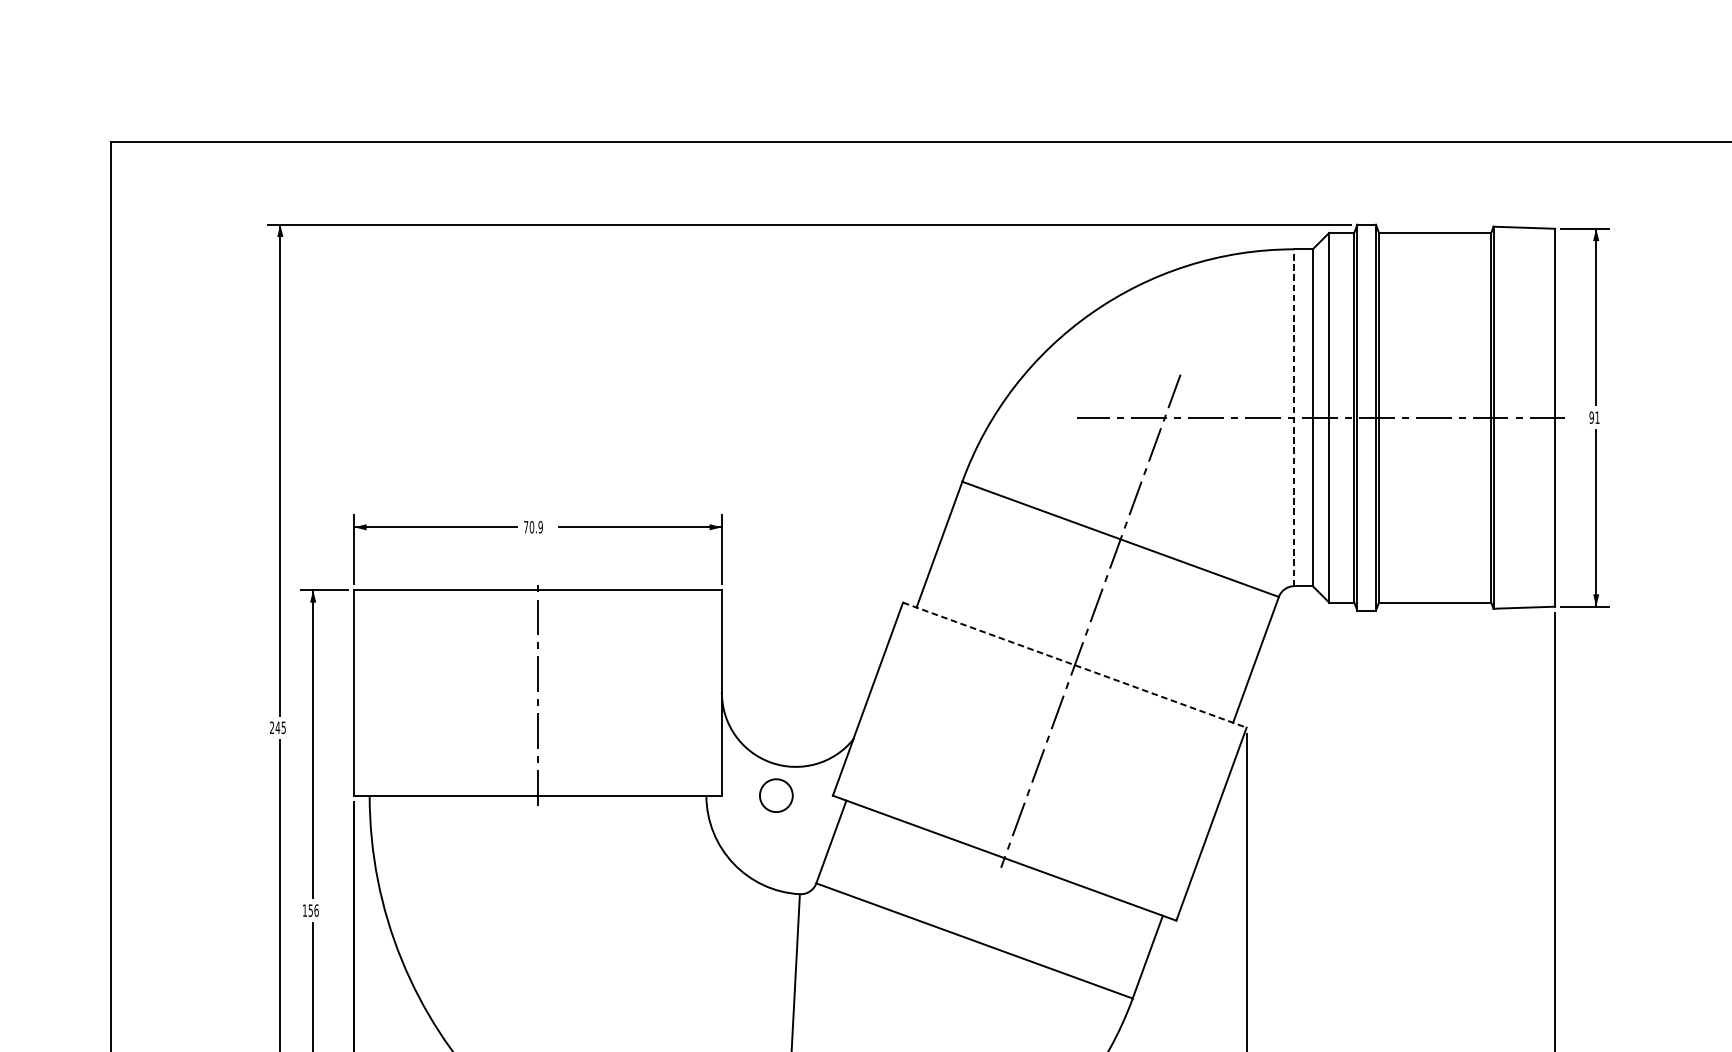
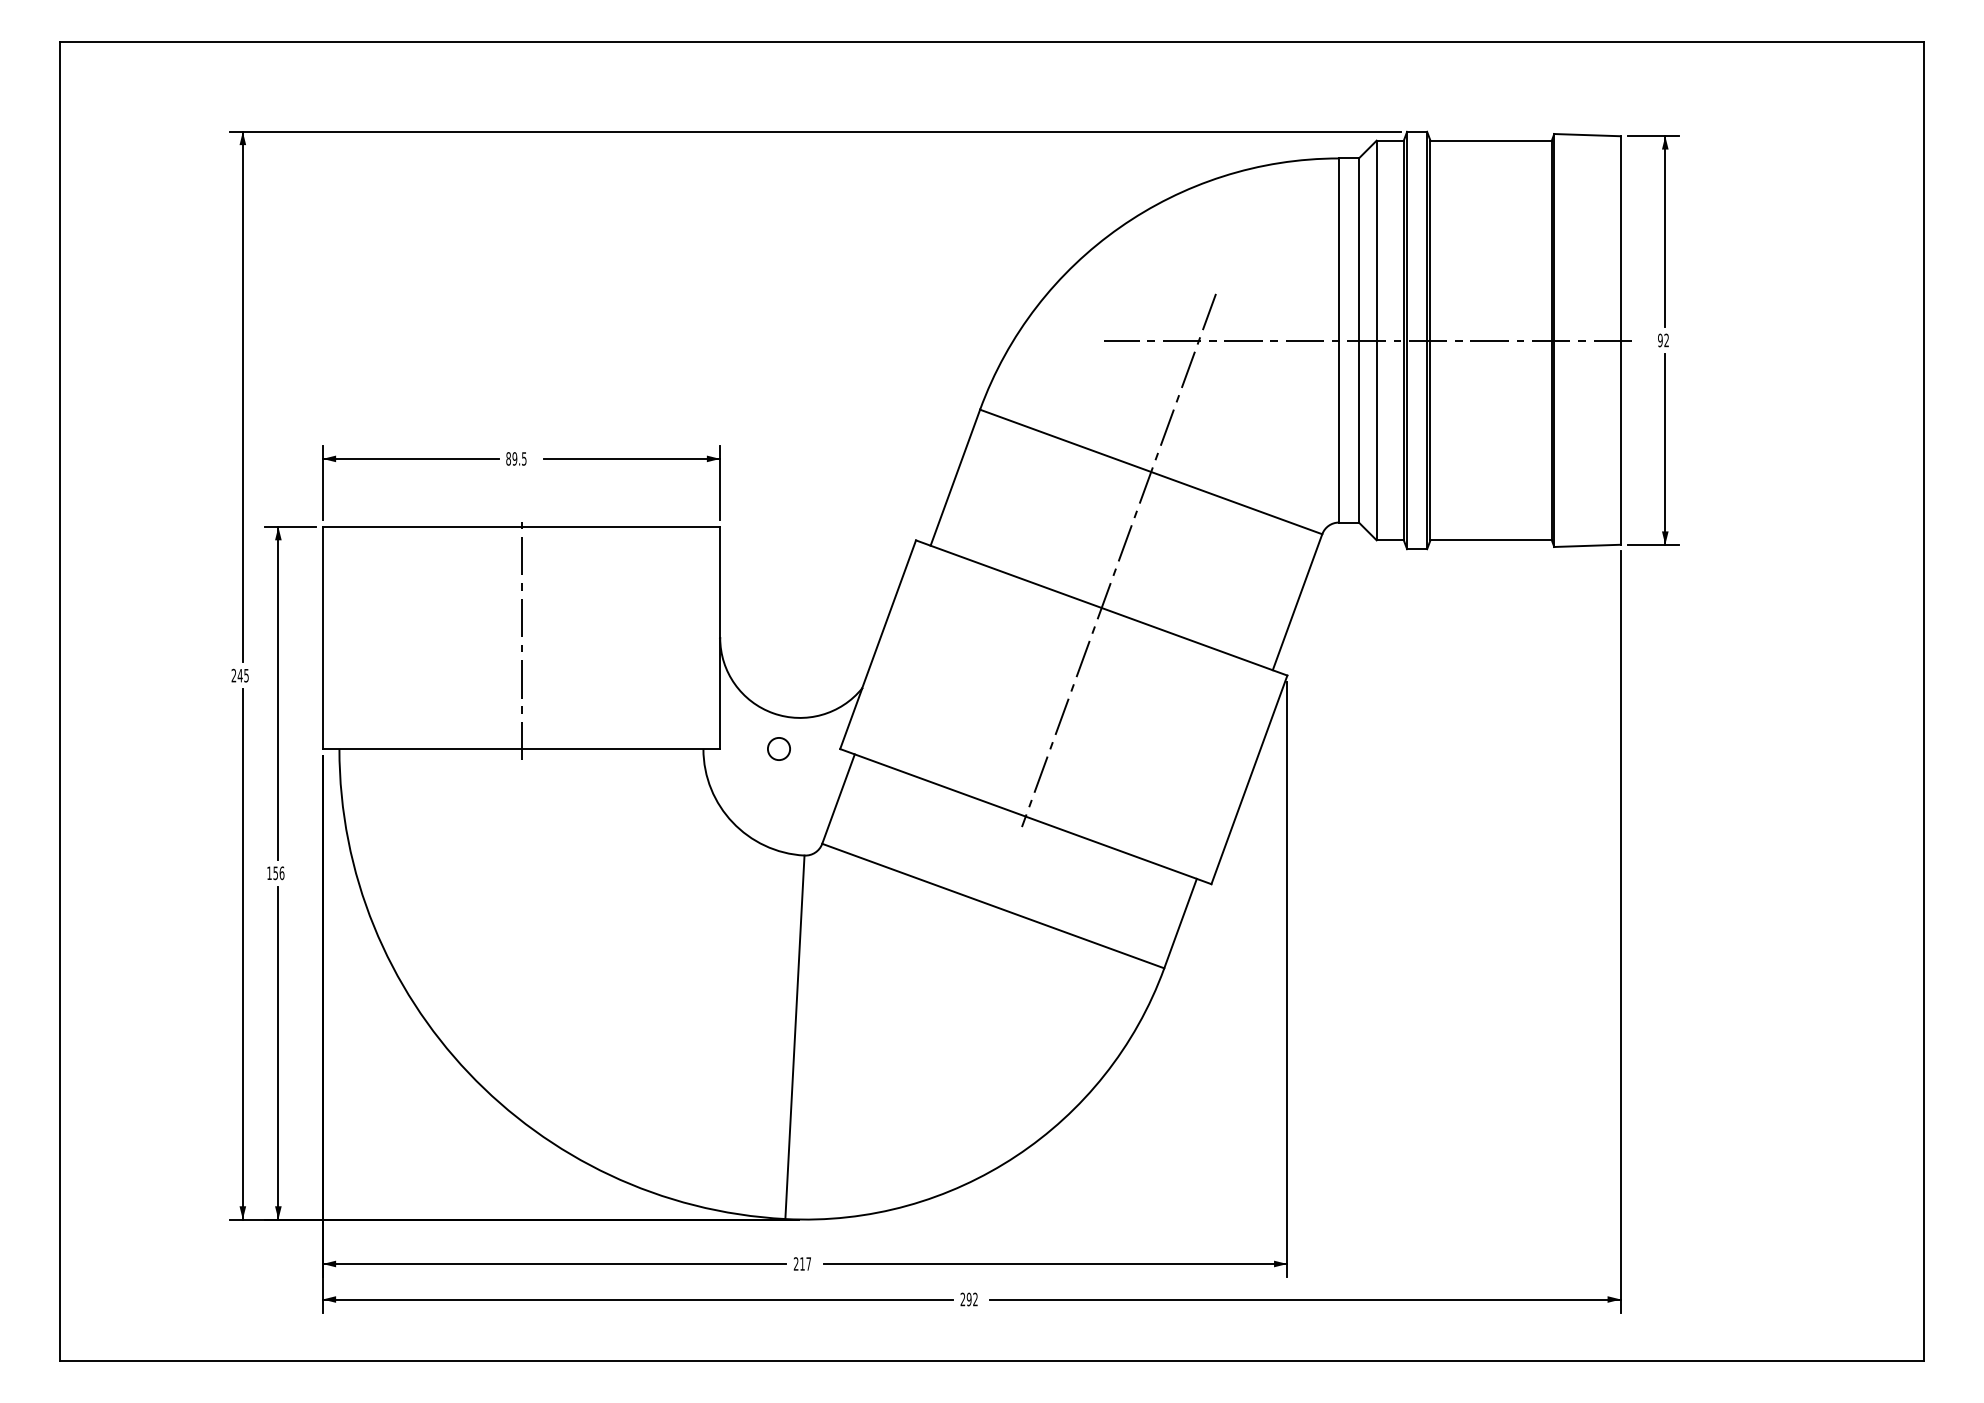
text: (1597, 416) -> (1666, 339), 91 -> 92
line: (1293, 417) -> (1338, 340), dashed -> solid
text: (533, 526) -> (516, 458), 70.9 -> 89.5
line: (1074, 664) -> (1101, 607), dashed -> solid
circle: (775, 795) -> (778, 748), size x0.62

